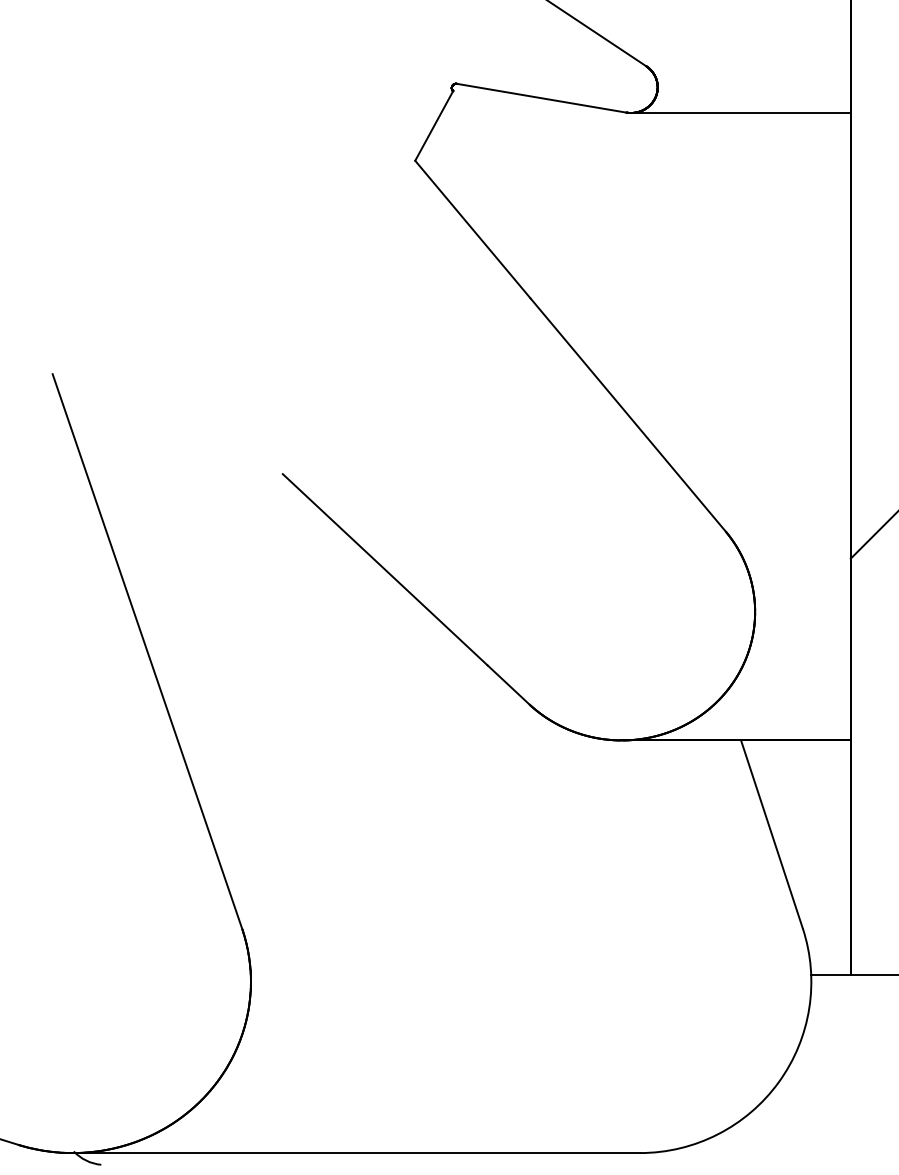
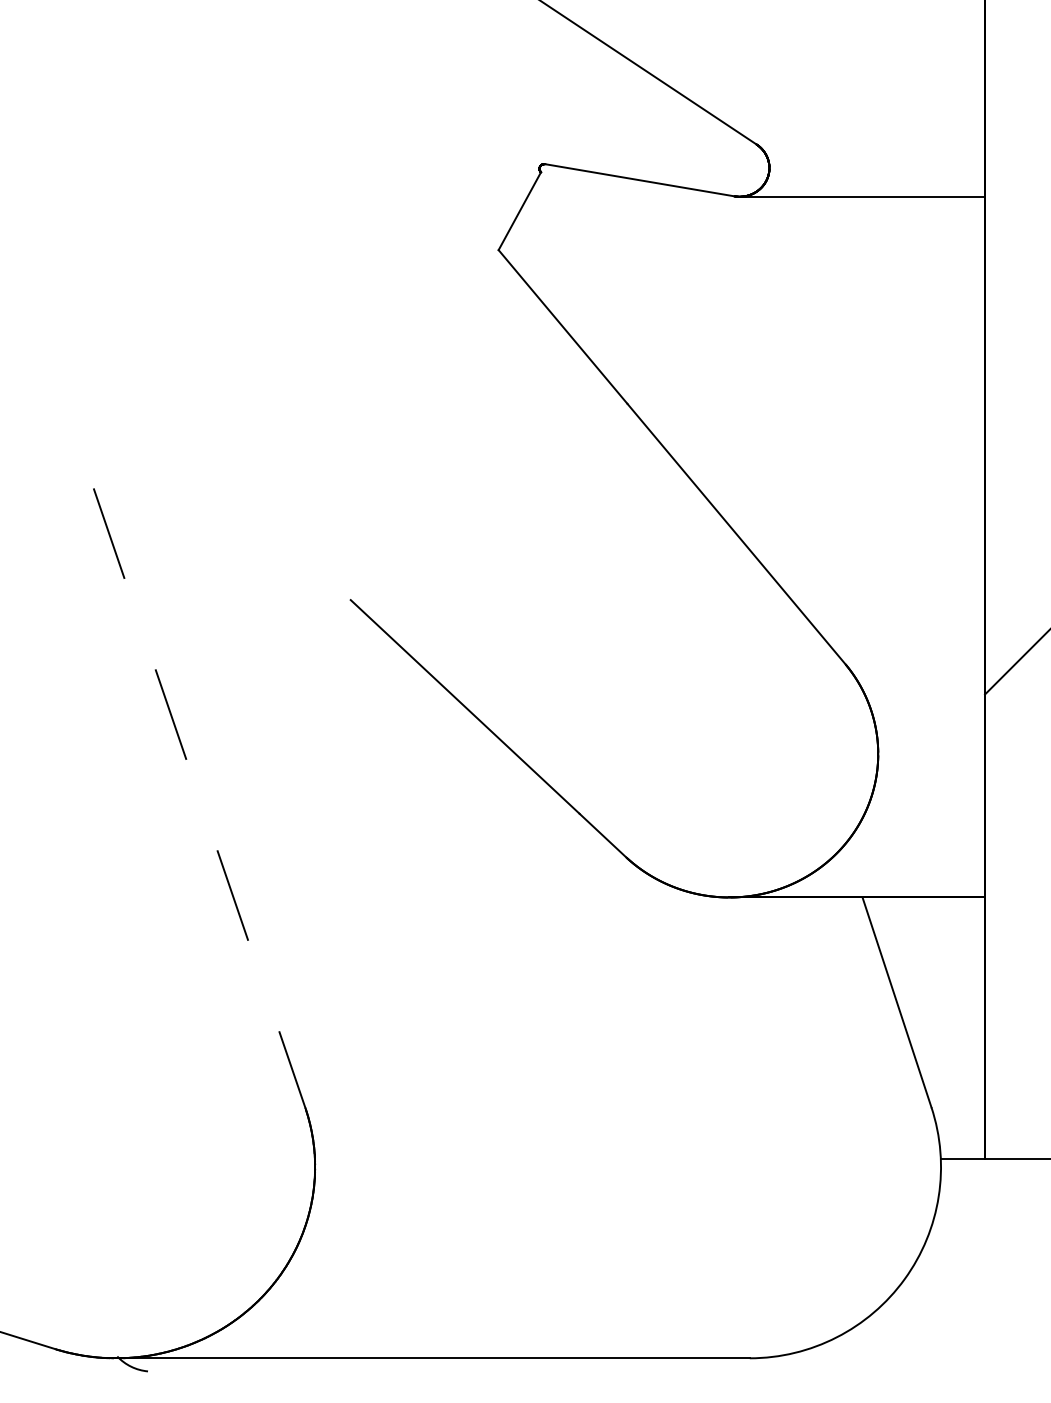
line: (147, 651) -> (199, 798), solid -> dashed

